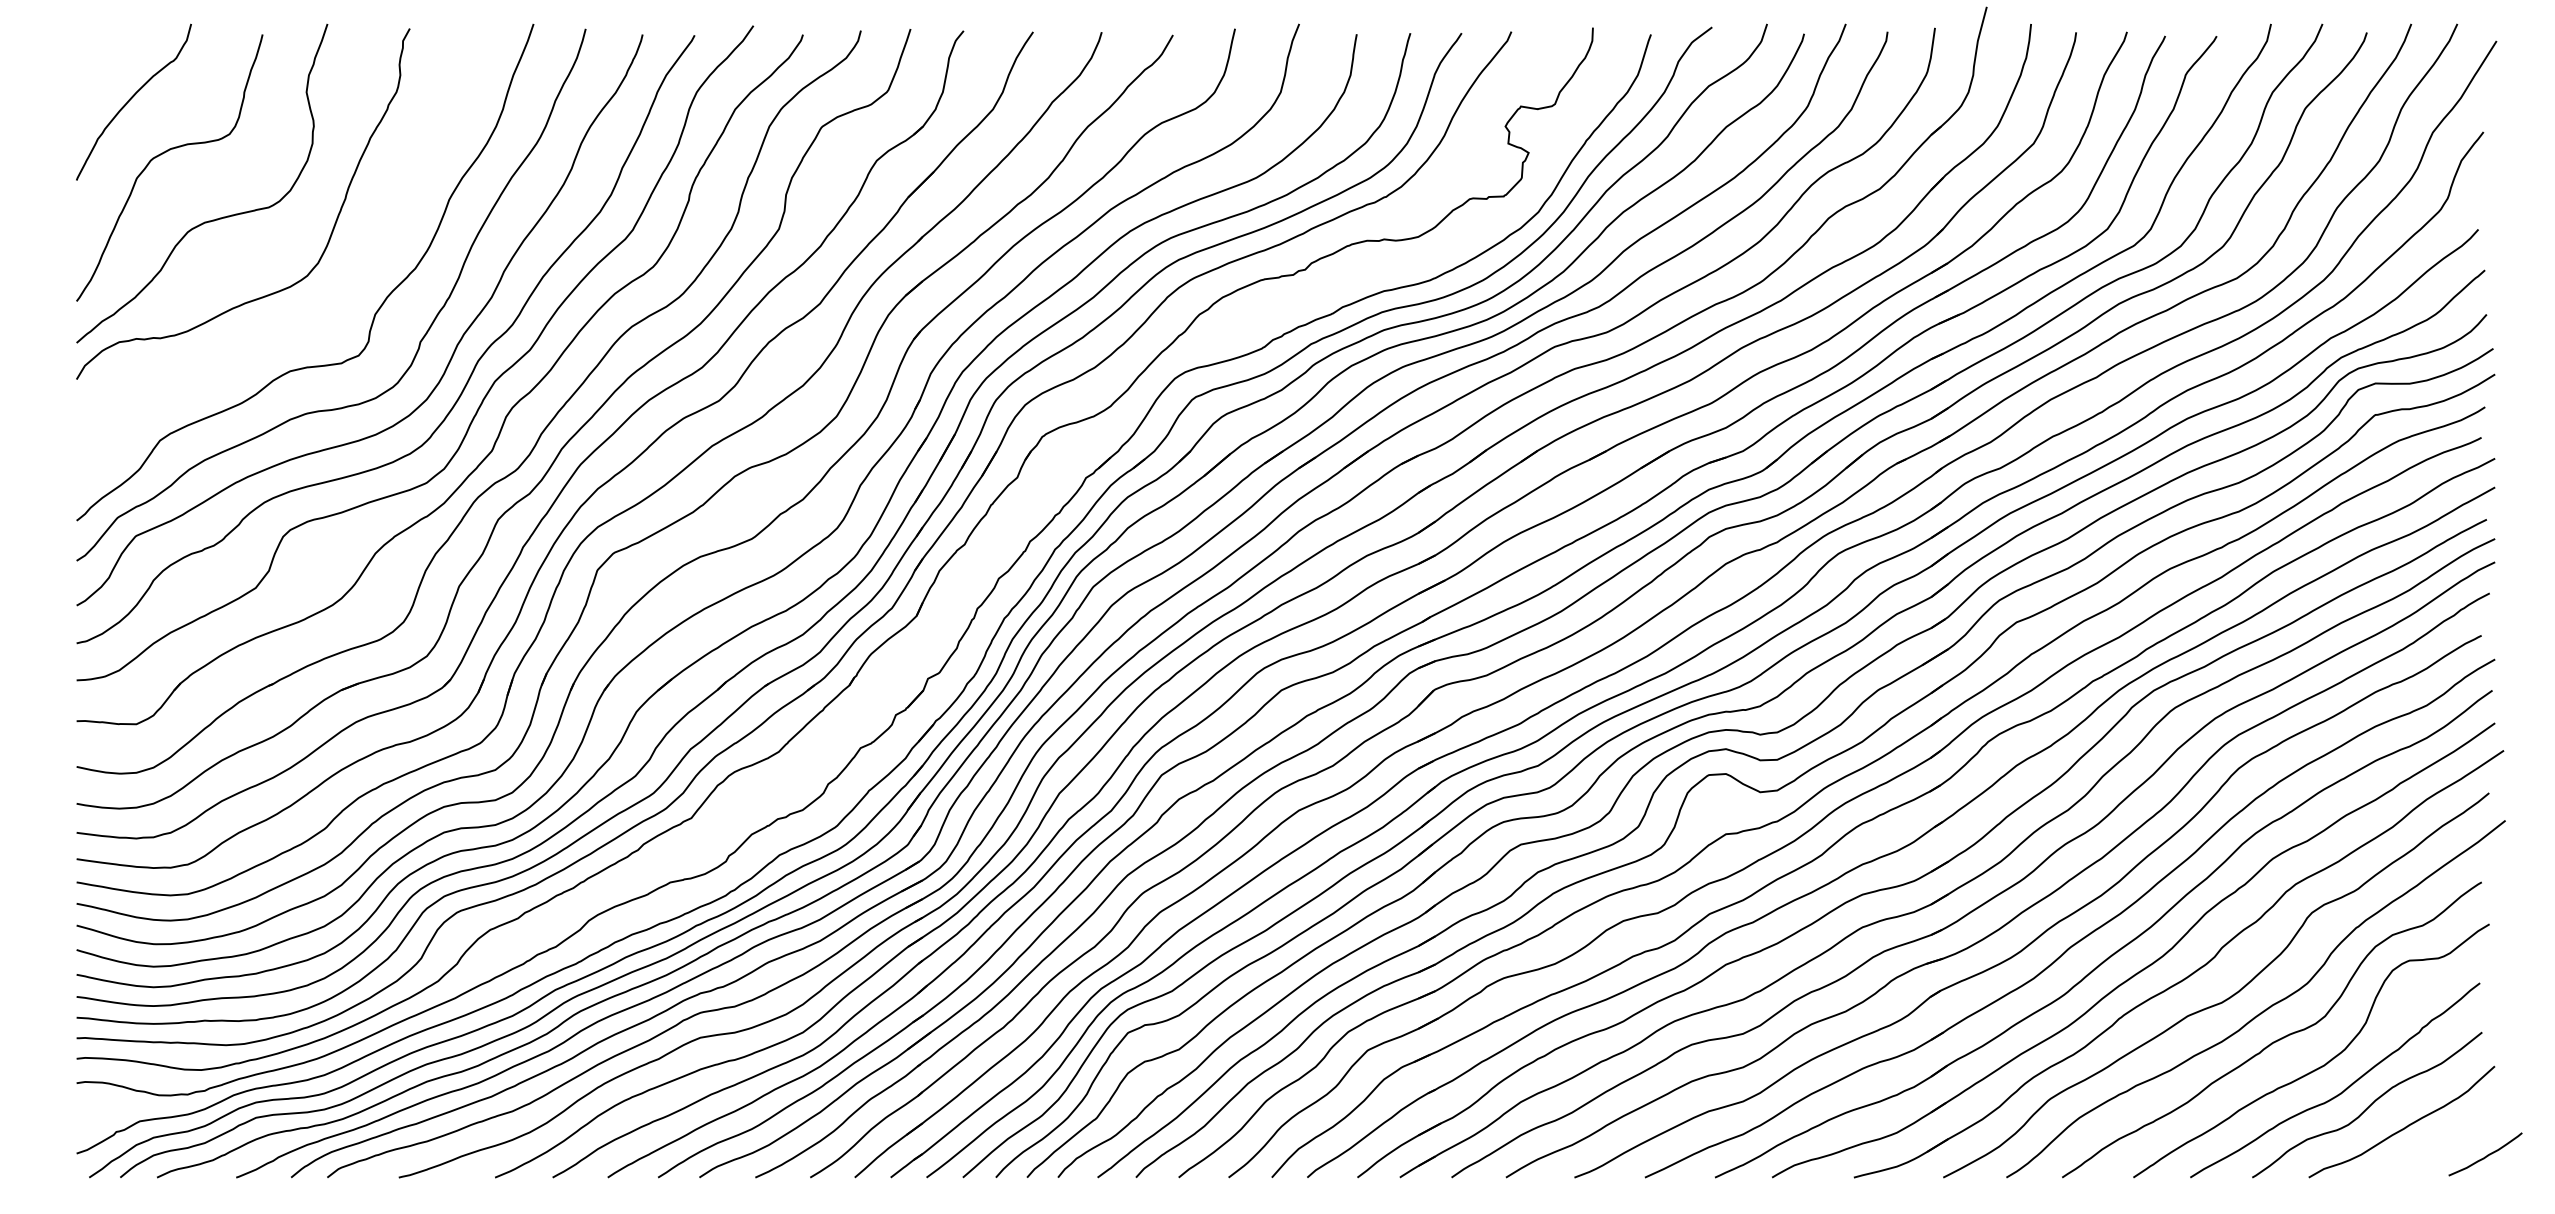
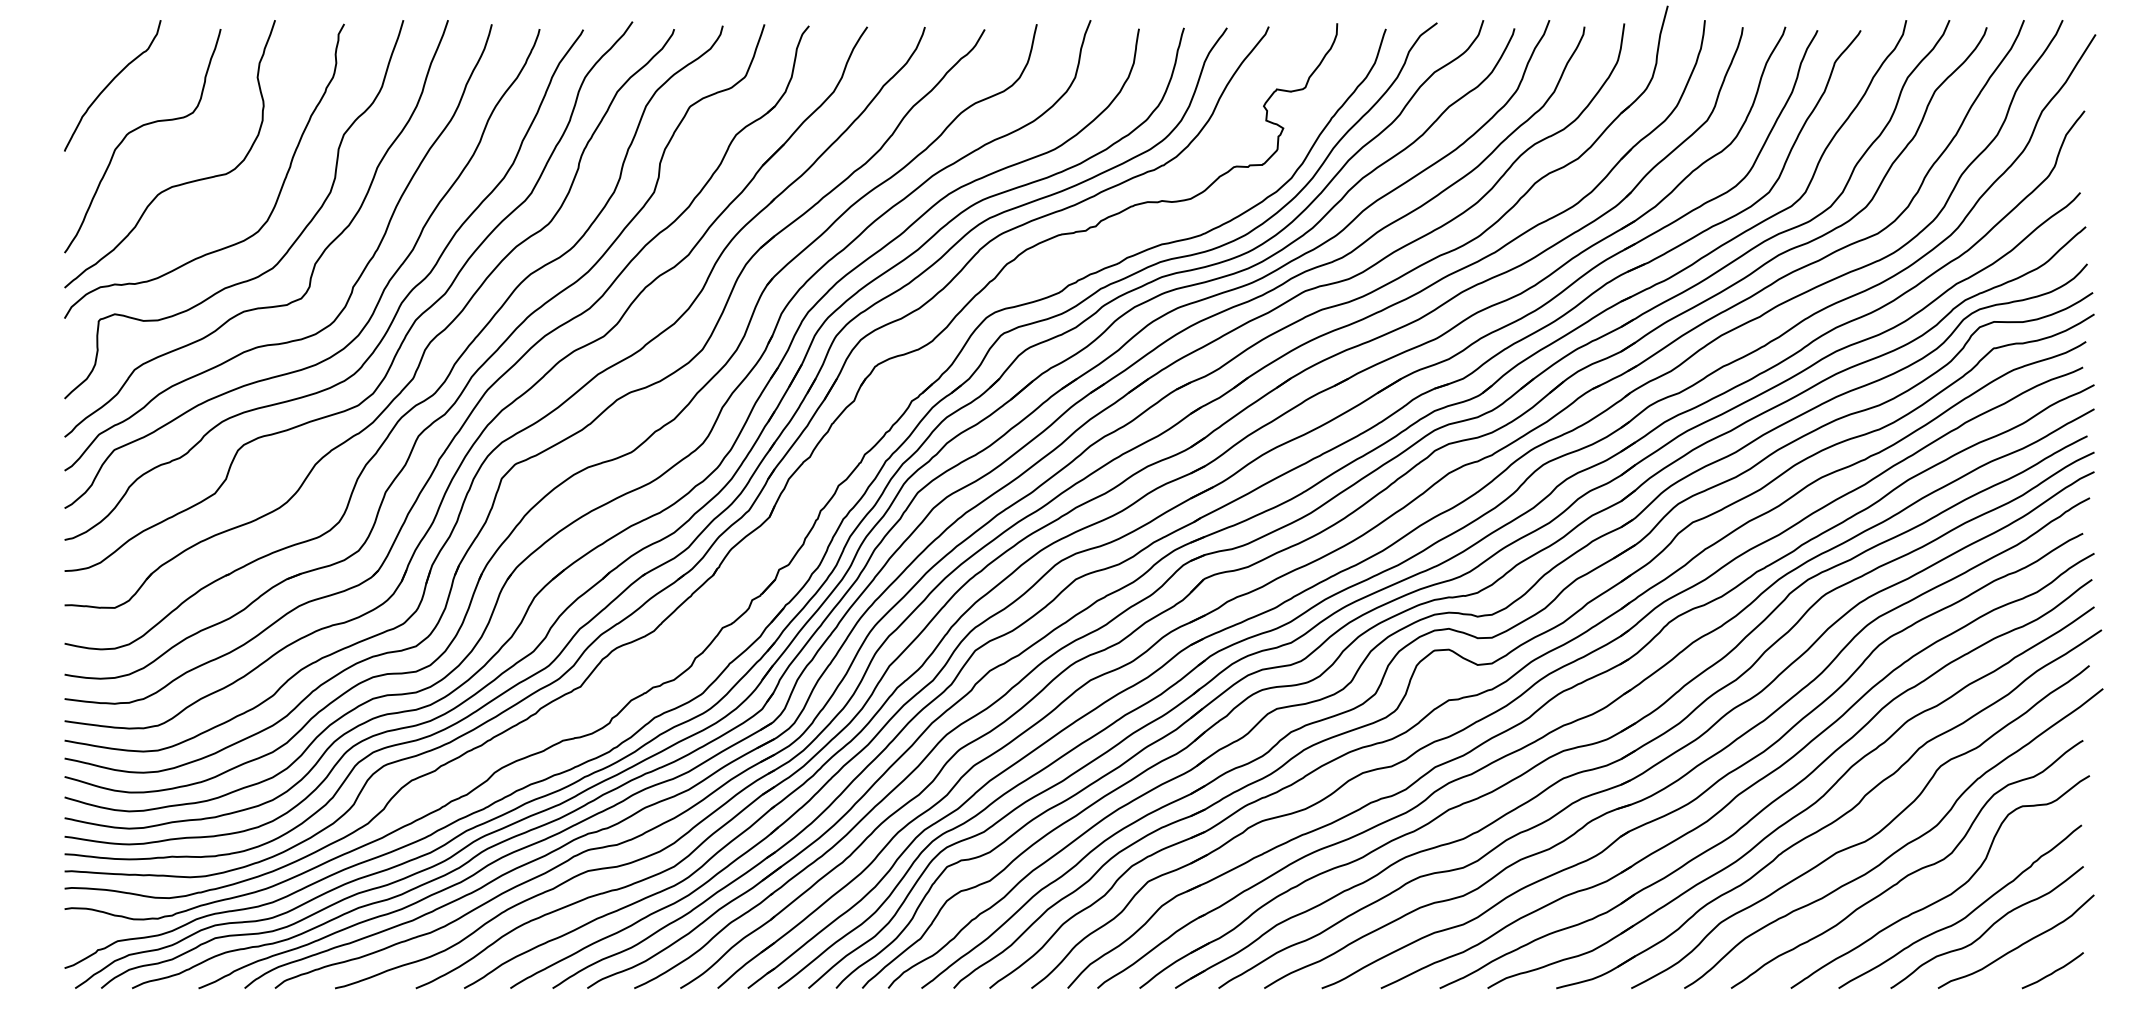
curve: (342, 297) -> (287, 249), added
curve: (2486, 1155) -> (2053, 971), moved

